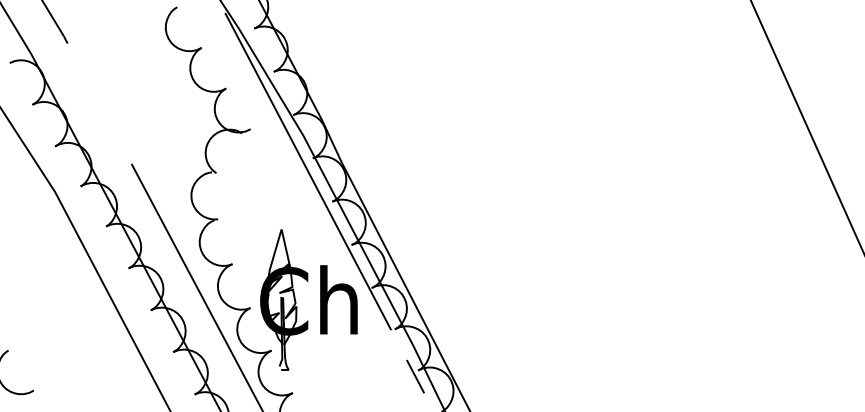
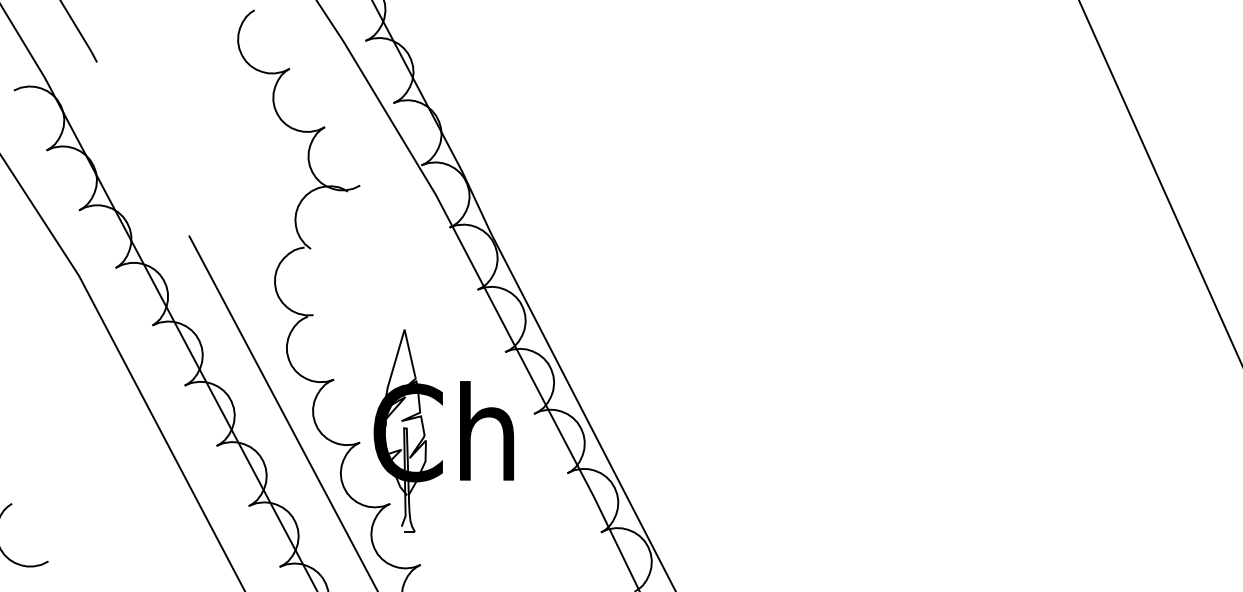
line: (307, 171) -> (441, 246), removed
line: (415, 376) -> (597, 541), removed

